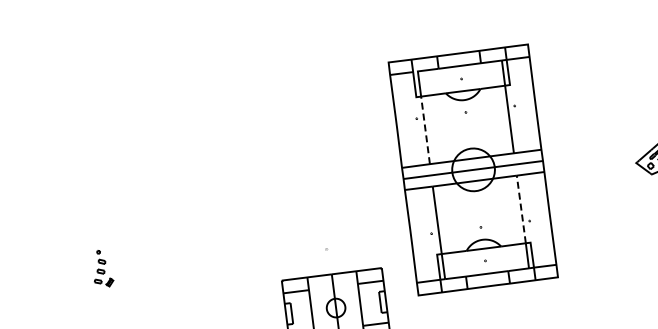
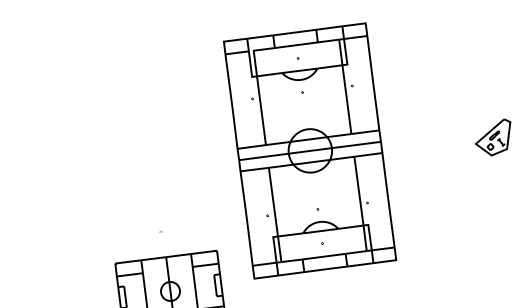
line: (425, 129) -> (261, 109), dashed -> solid
line: (521, 208) -> (359, 190), dashed -> solid

